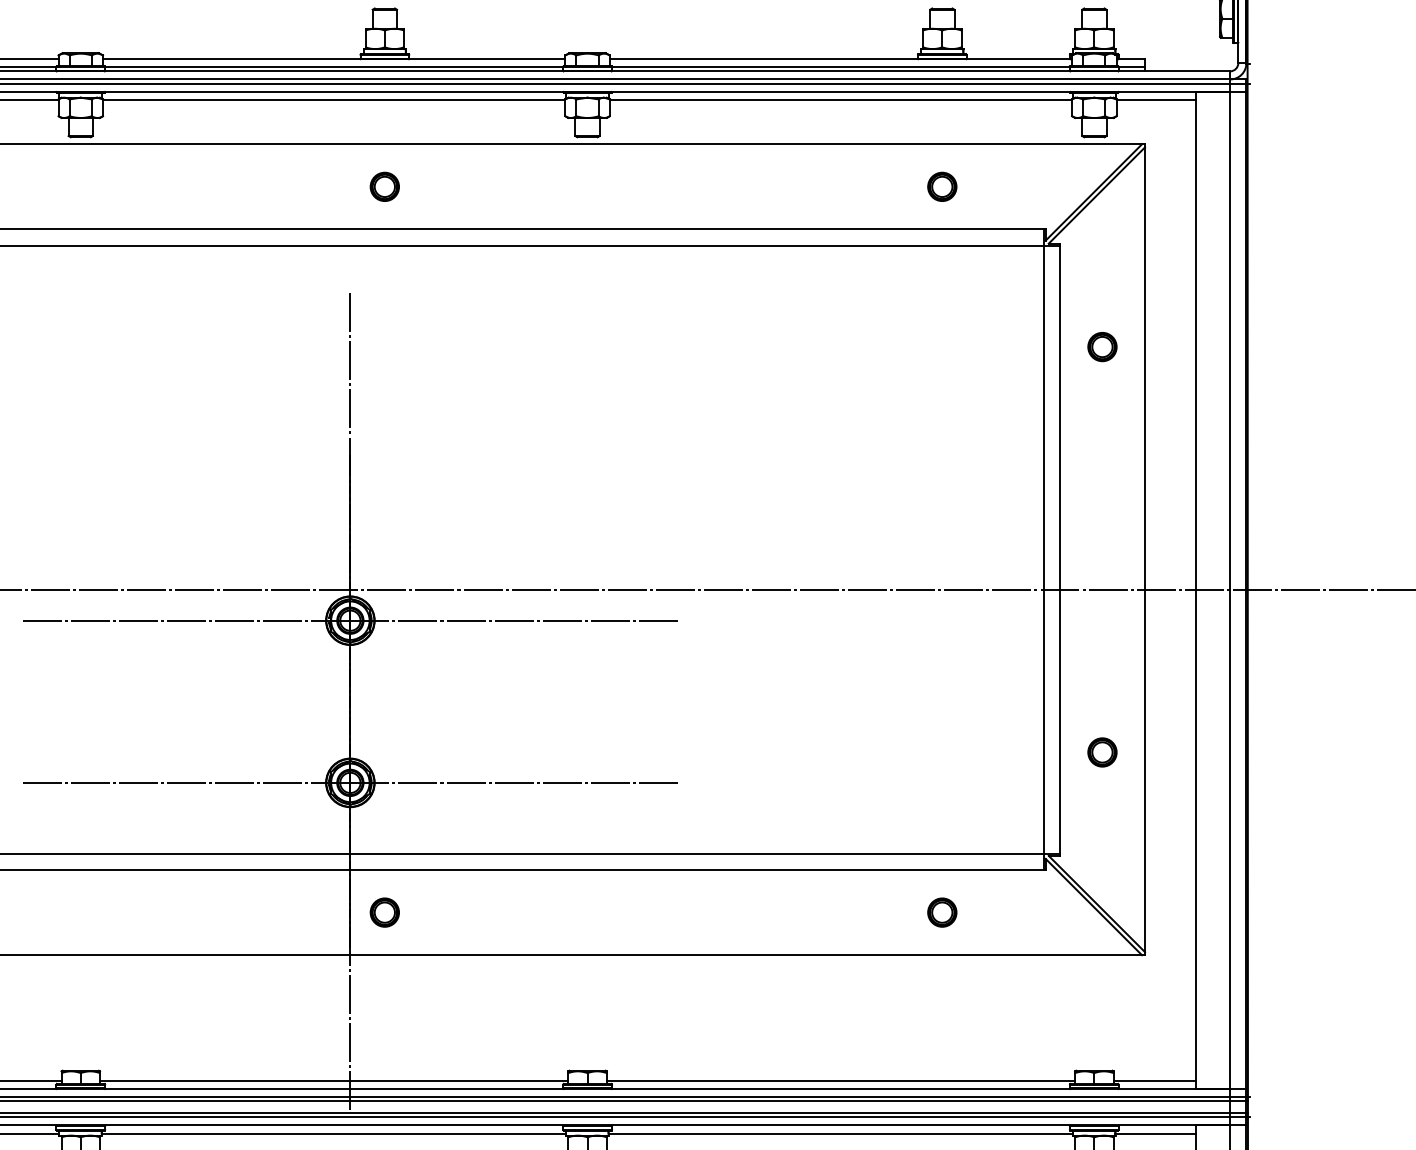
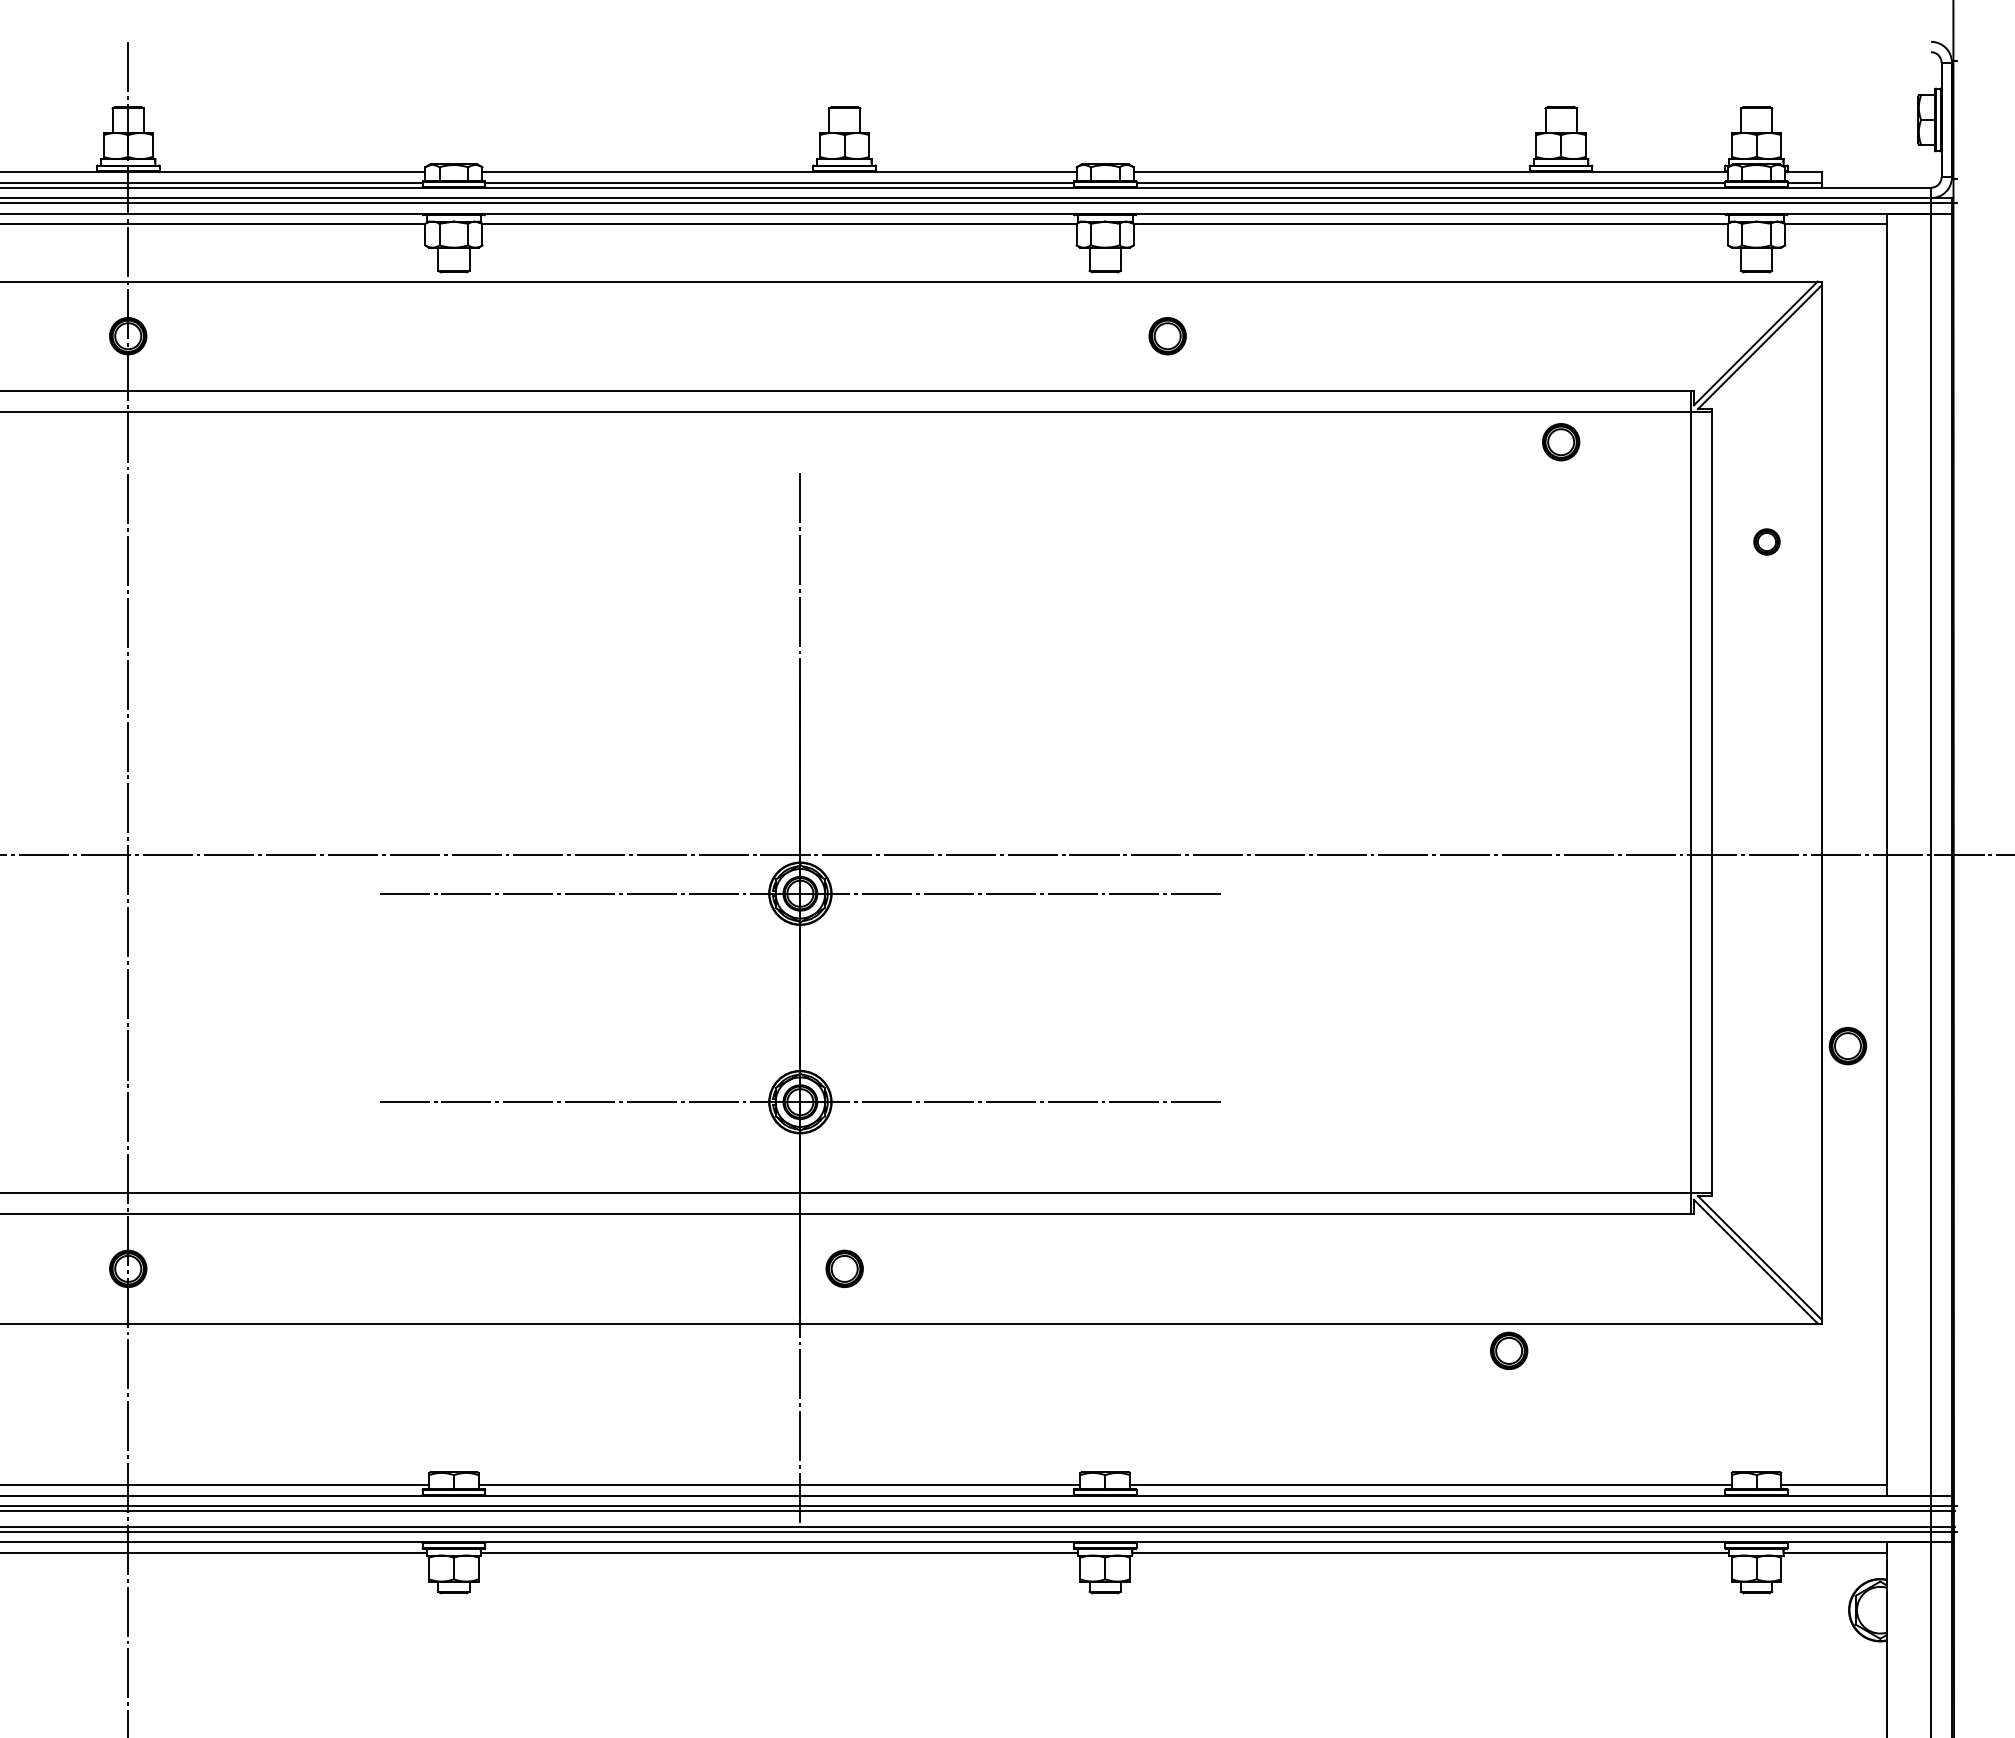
part: (384, 187) -> (1167, 336), moved
part: (942, 187) -> (1561, 442), moved
part: (1102, 346) -> (1766, 541), size x0.7
part: (1102, 752) -> (1847, 1046), moved
part: (942, 912) -> (1509, 1350), moved

